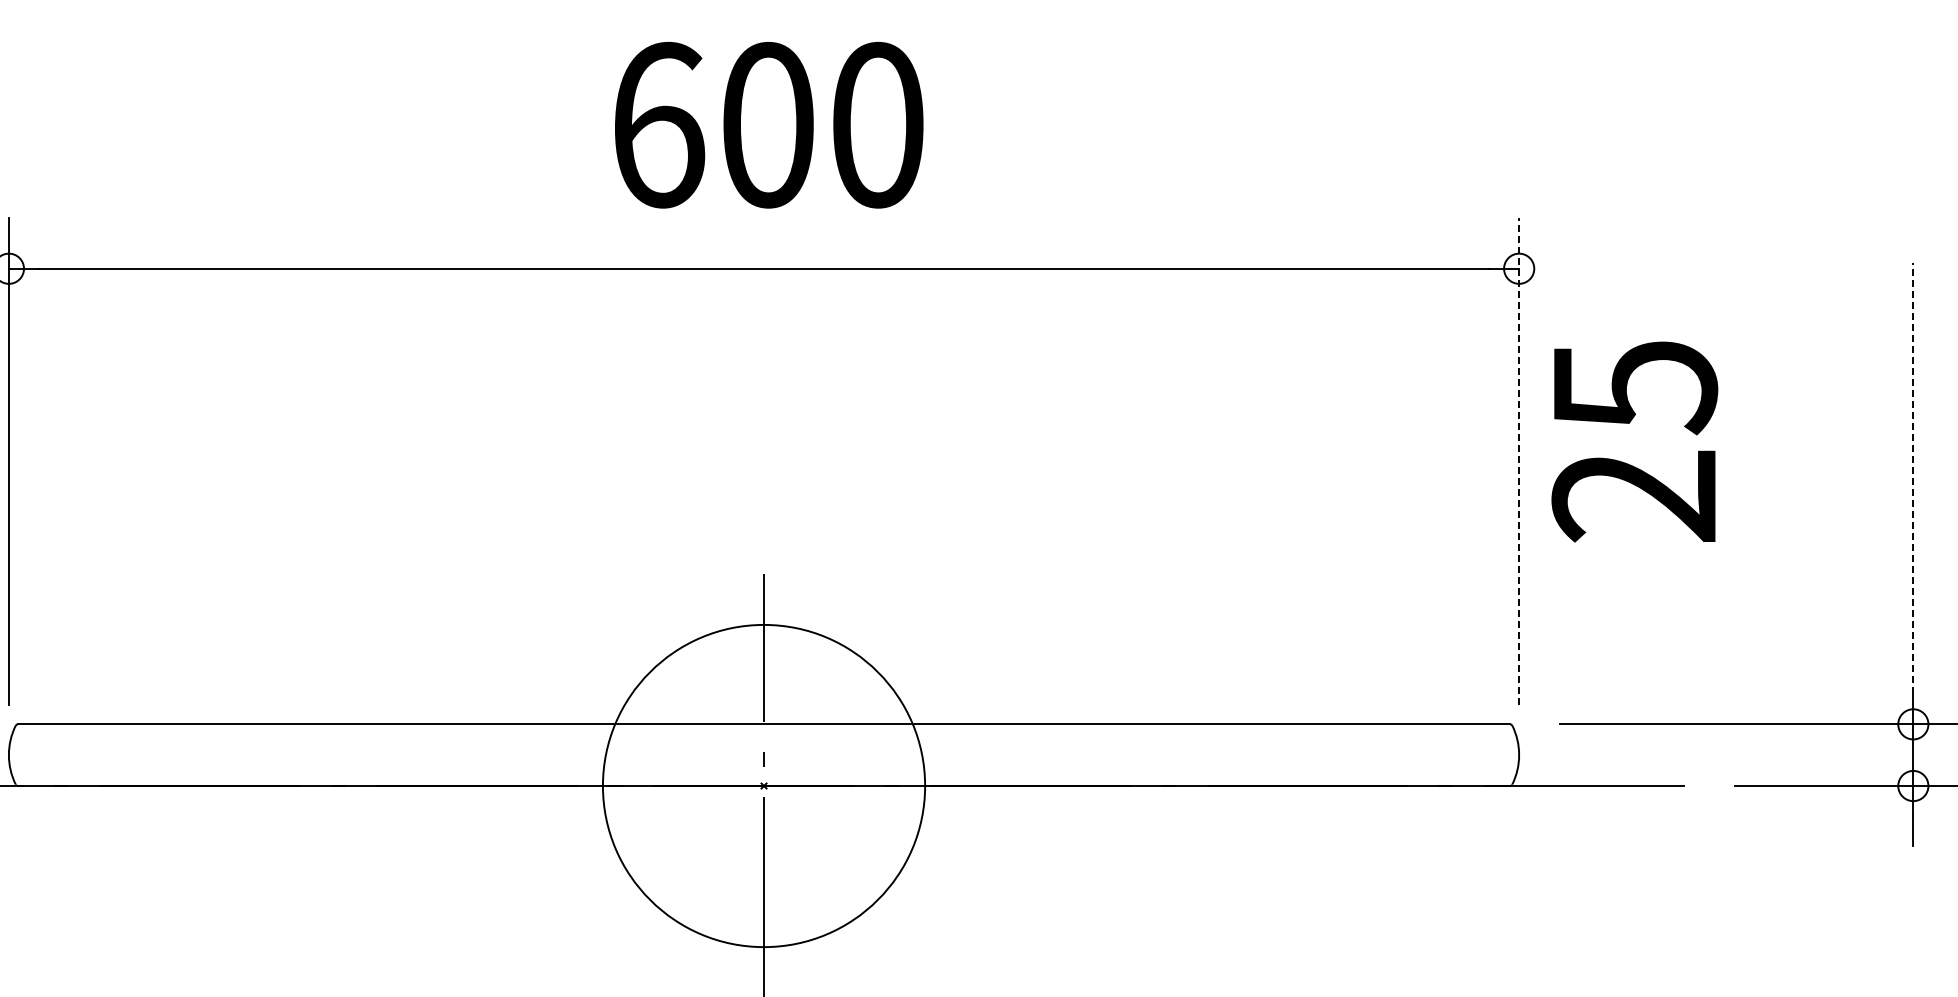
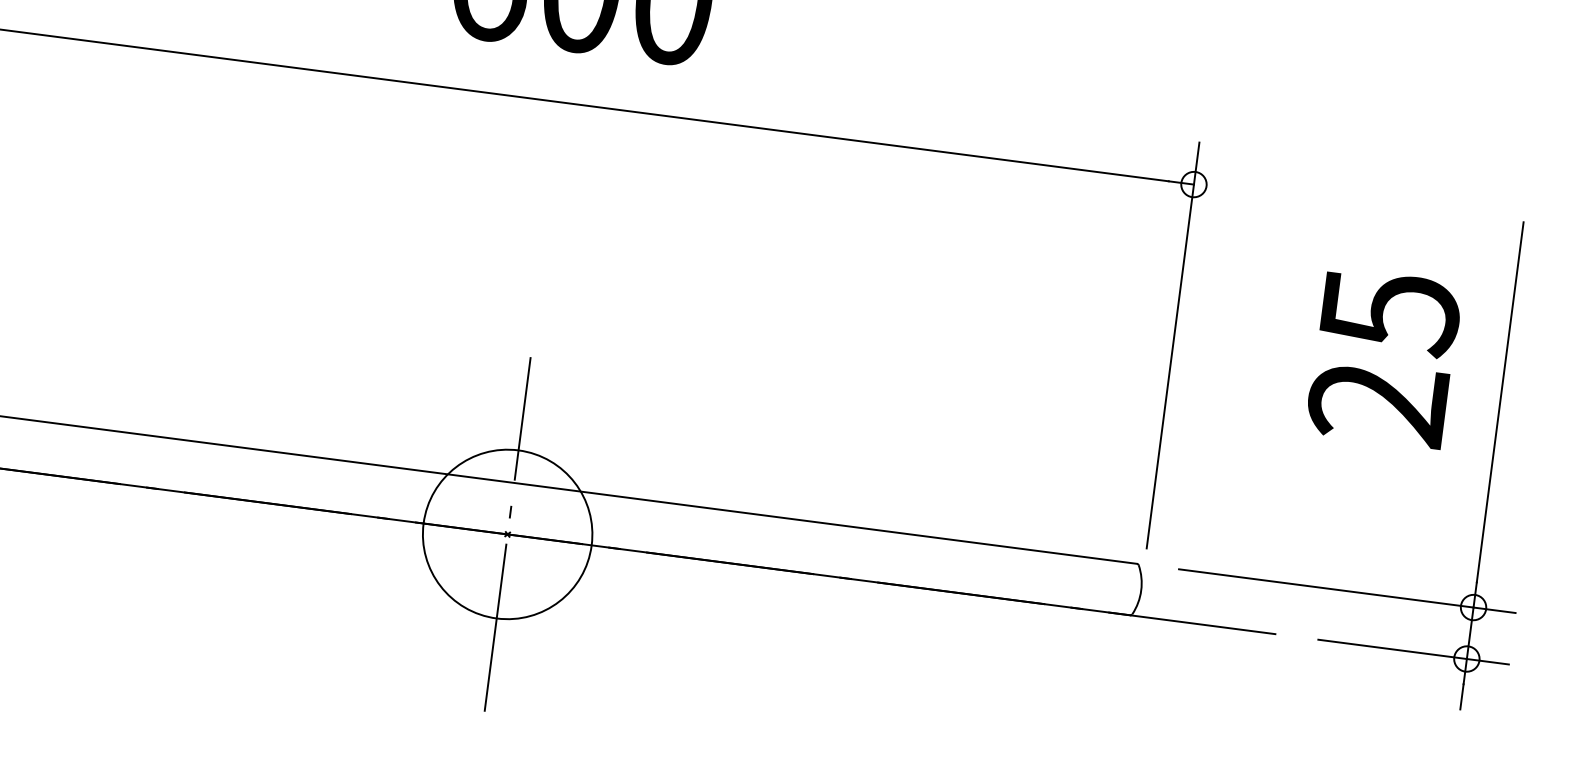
text: (1634, 441) -> (1383, 357), moved
line: (1519, 461) -> (1173, 345), dashed -> solid
line: (1913, 478) -> (1500, 402), dashed -> solid
circle: (763, 785) -> (507, 533), size x0.62

